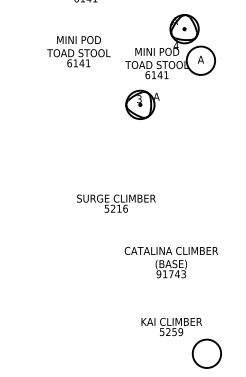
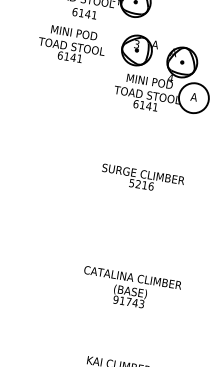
text: (78, 51) -> (71, 44), moved
part: (142, 104) -> (139, 50), moved
text: (116, 203) -> (142, 179), moved
text: (170, 262) -> (130, 289), moved

